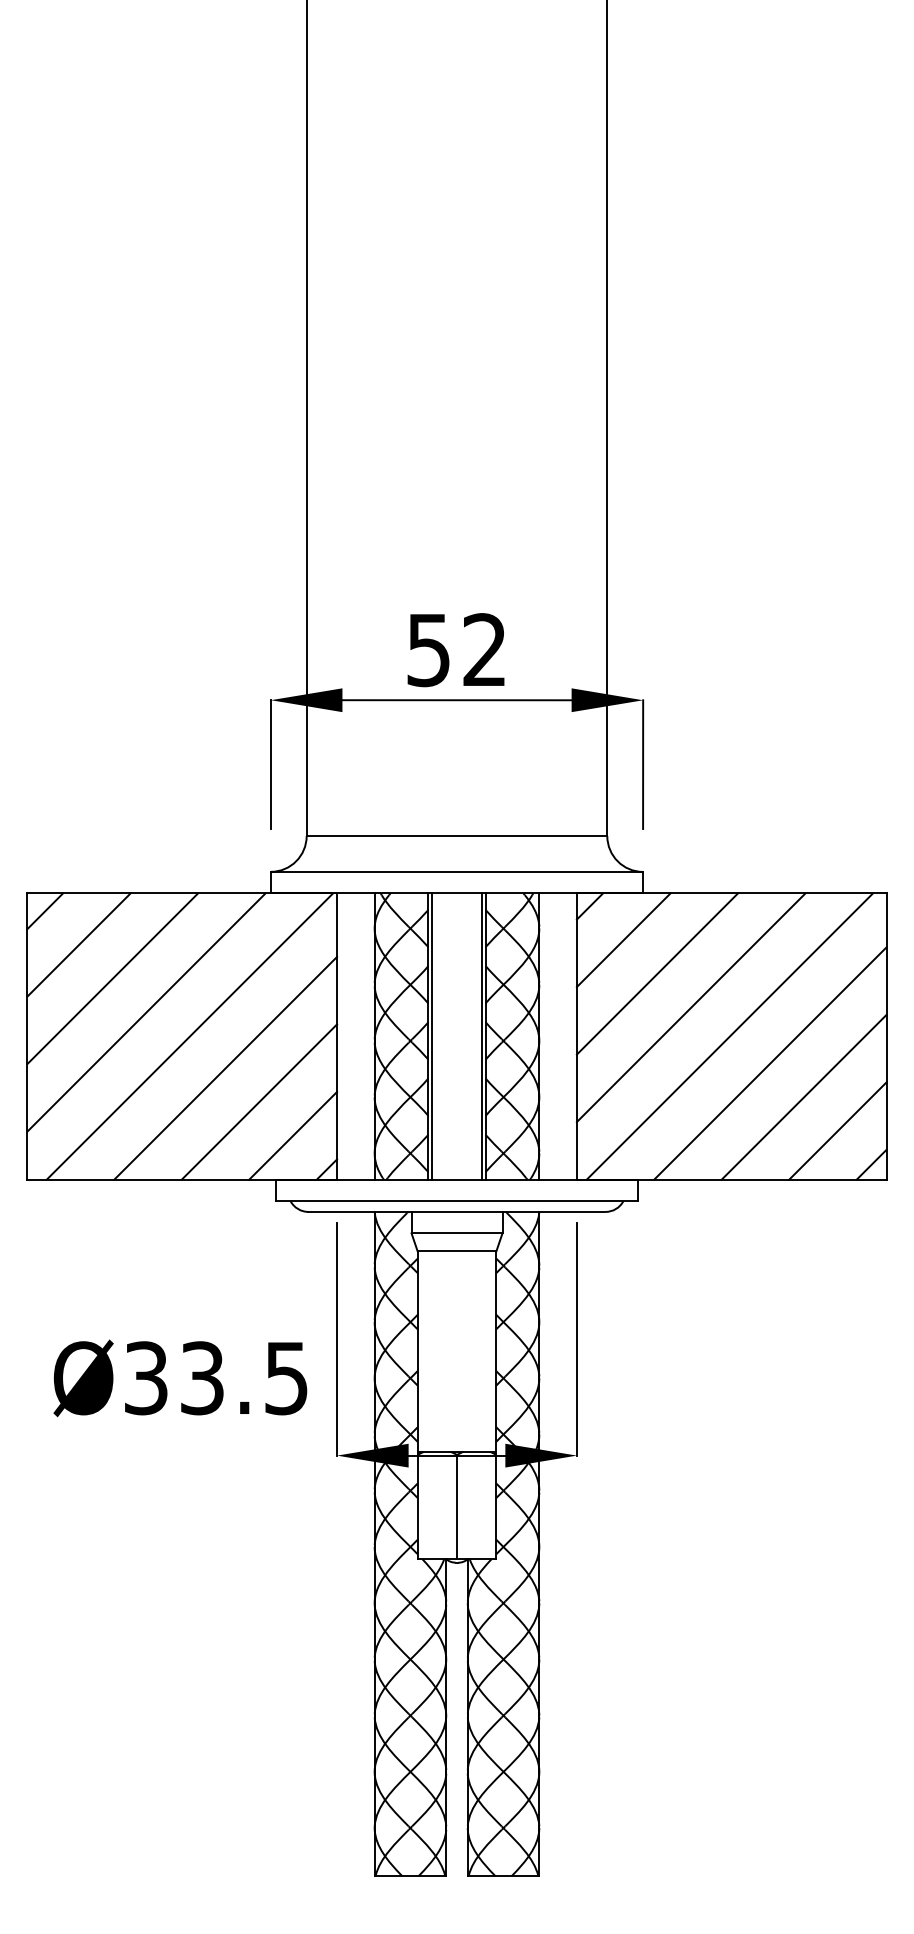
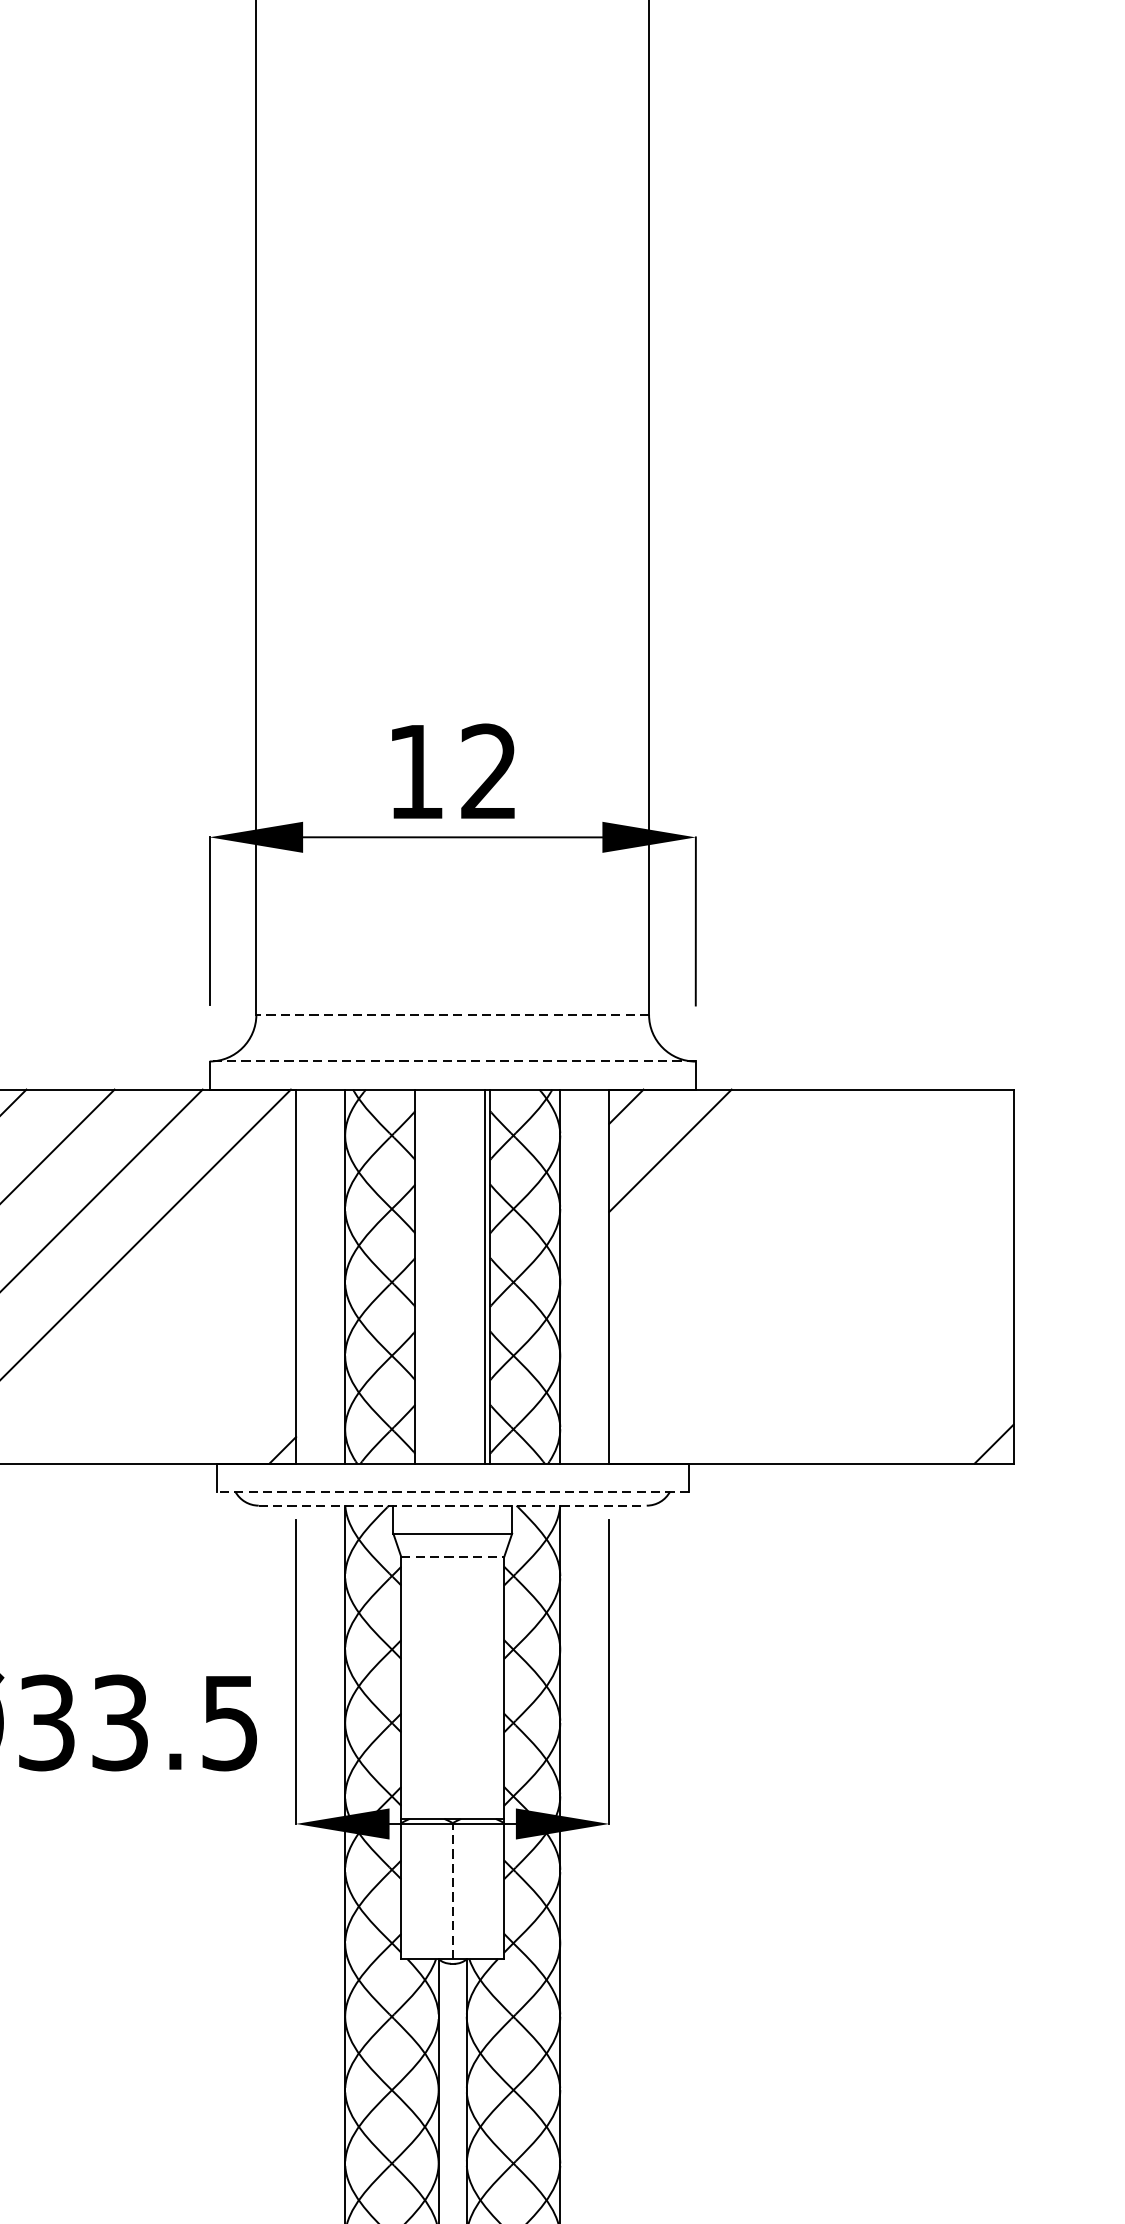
text: (428, 650) -> (415, 772), 52 -> 12
line: (456, 836) -> (452, 1015), solid -> dashed
line: (456, 871) -> (452, 1061), solid -> dashed
line: (657, 973) -> (714, 1194), removed
line: (690, 1007) -> (757, 1238), removed
line: (431, 1036) -> (419, 1276), removed
line: (729, 1036) -> (808, 1276), removed
line: (770, 1063) -> (862, 1311), removed
line: (225, 1067) -> (150, 1317), removed
line: (803, 1096) -> (905, 1354), removed
line: (259, 1101) -> (194, 1361), removed
line: (837, 1130) -> (949, 1399), removed
line: (293, 1135) -> (239, 1405), removed
line: (457, 1201) -> (453, 1492), solid -> dashed
line: (457, 1211) -> (453, 1505), solid -> dashed
line: (457, 1251) -> (453, 1557), solid -> dashed
line: (456, 1506) -> (452, 1890), solid -> dashed

